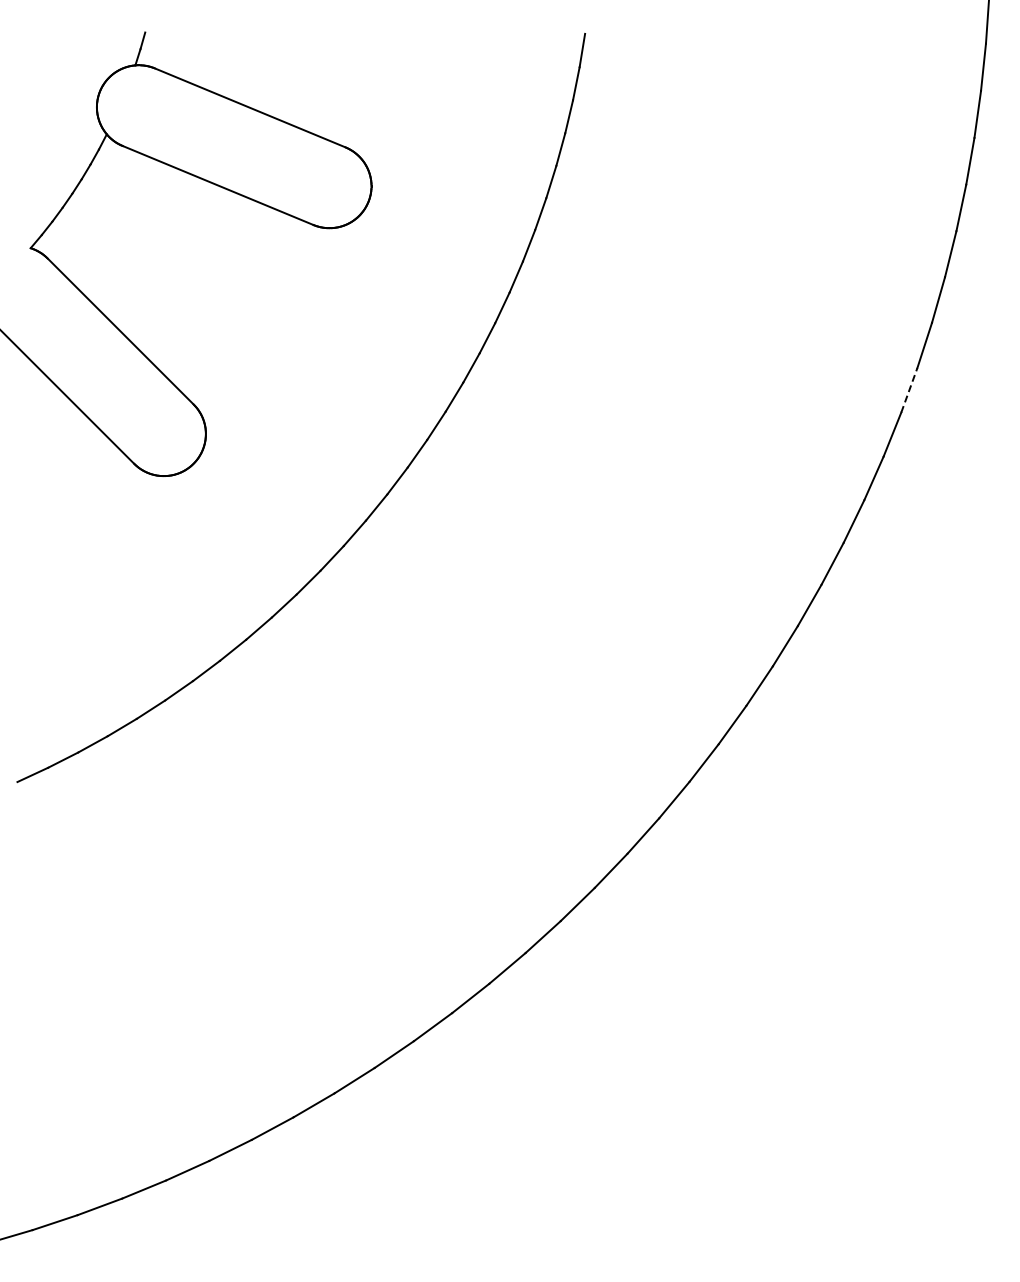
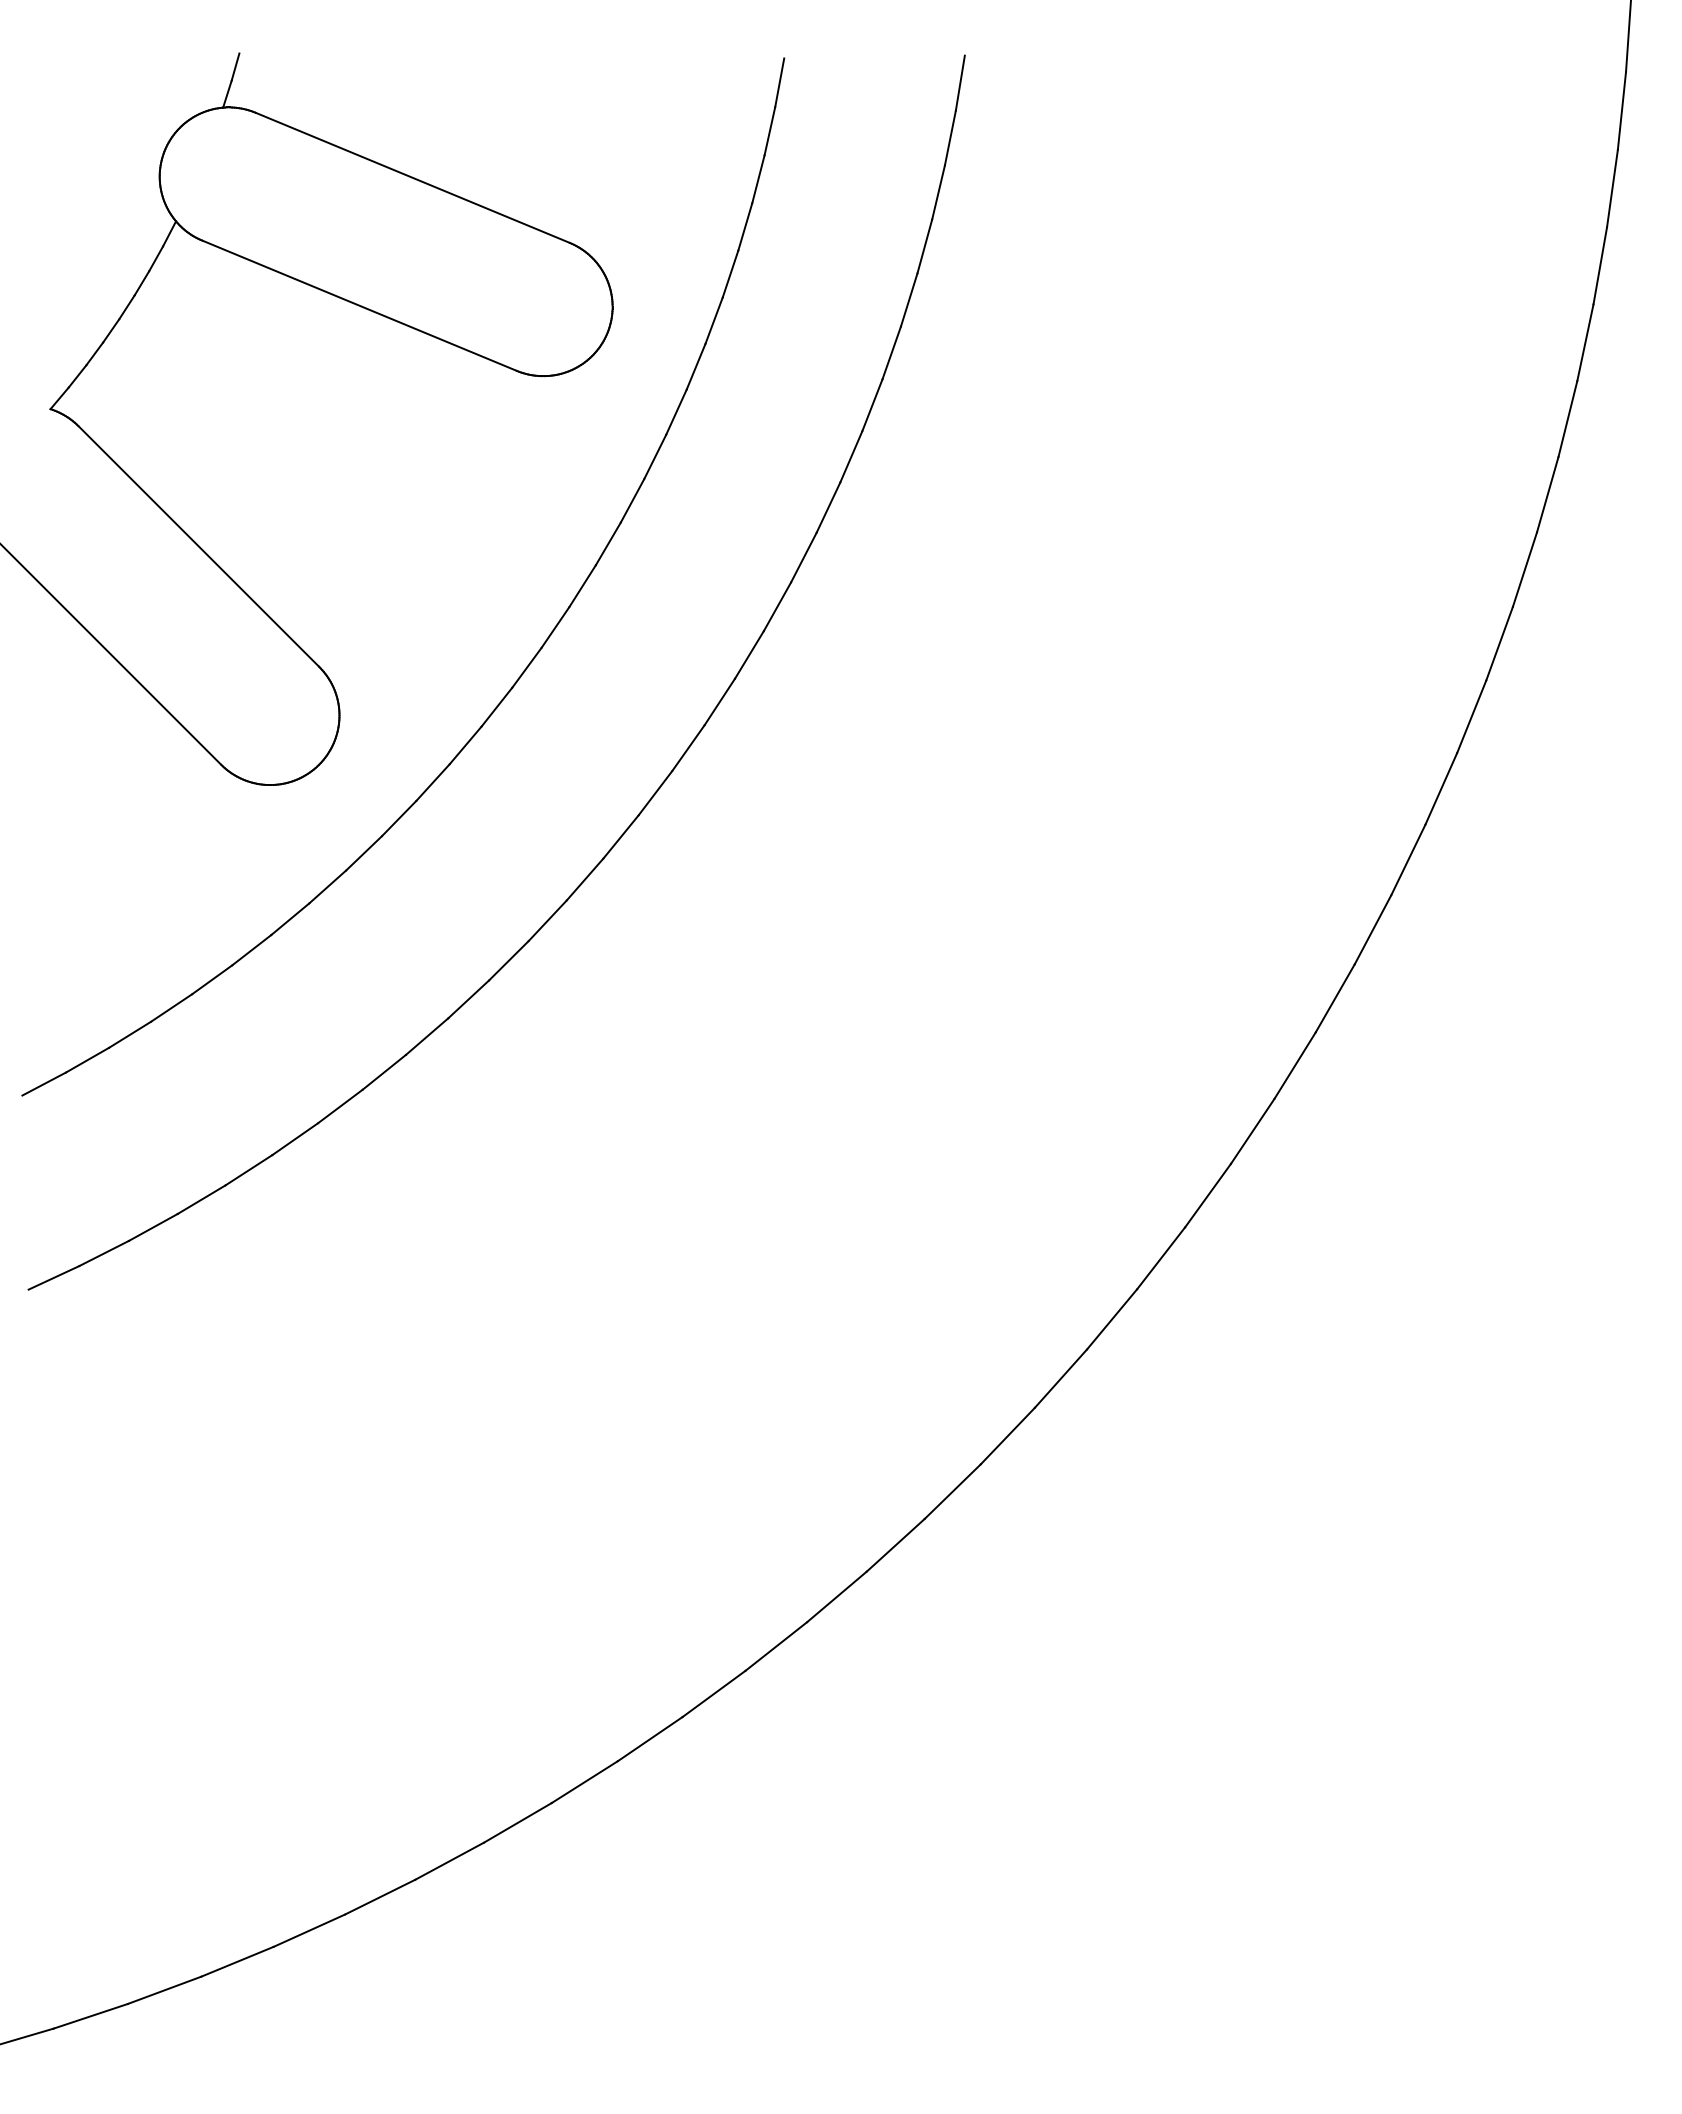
line: (909, 390) -> (1499, 643), dashed -> solid
part: (318, 404) -> (525, 666), added

